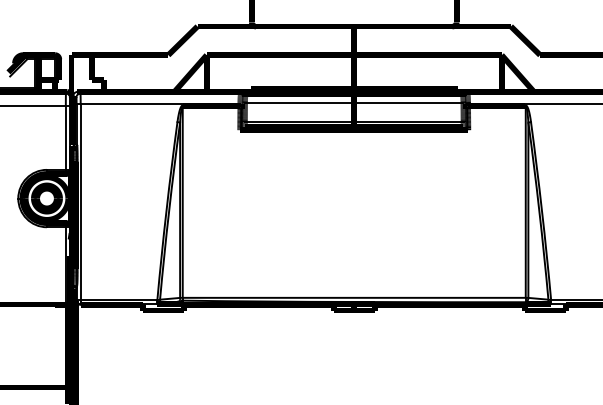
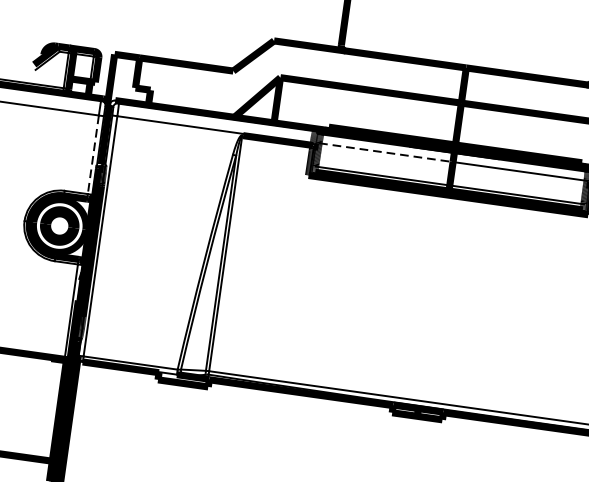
line: (299, 103) -> (385, 152), solid -> dashed
line: (65, 138) -> (92, 155), solid -> dashed

